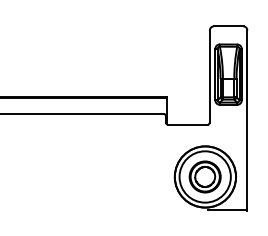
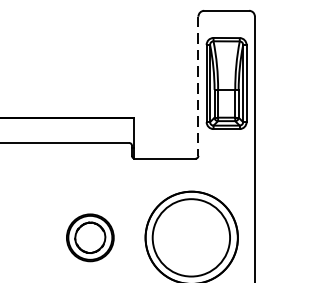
line: (209, 76) -> (197, 86), solid -> dashed
part: (204, 176) -> (89, 237), moved

